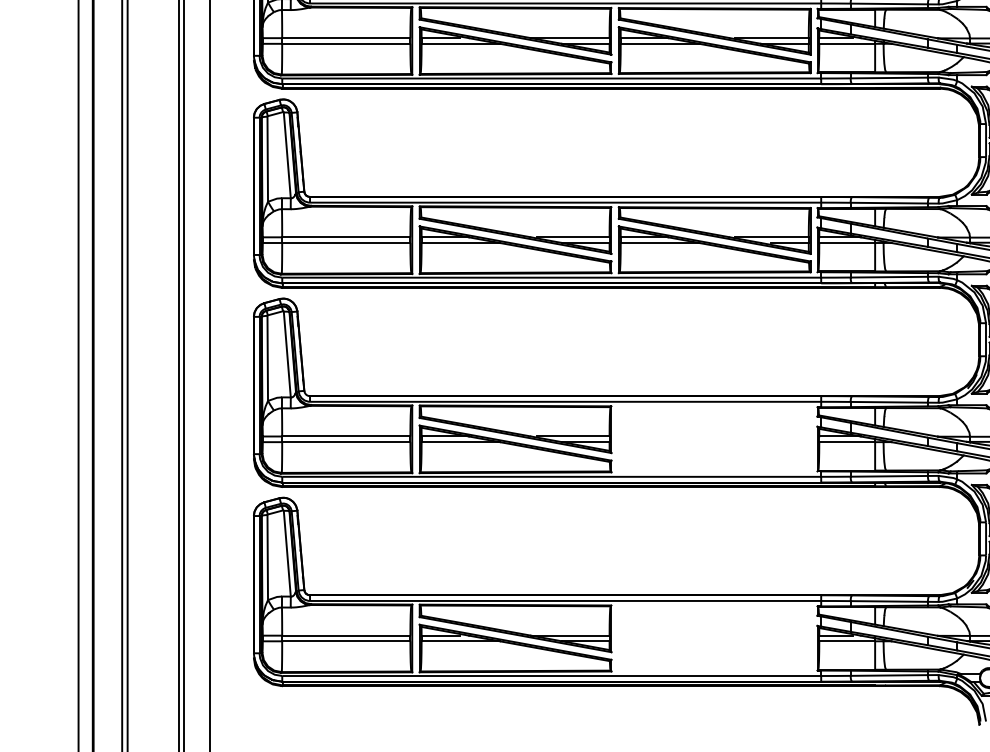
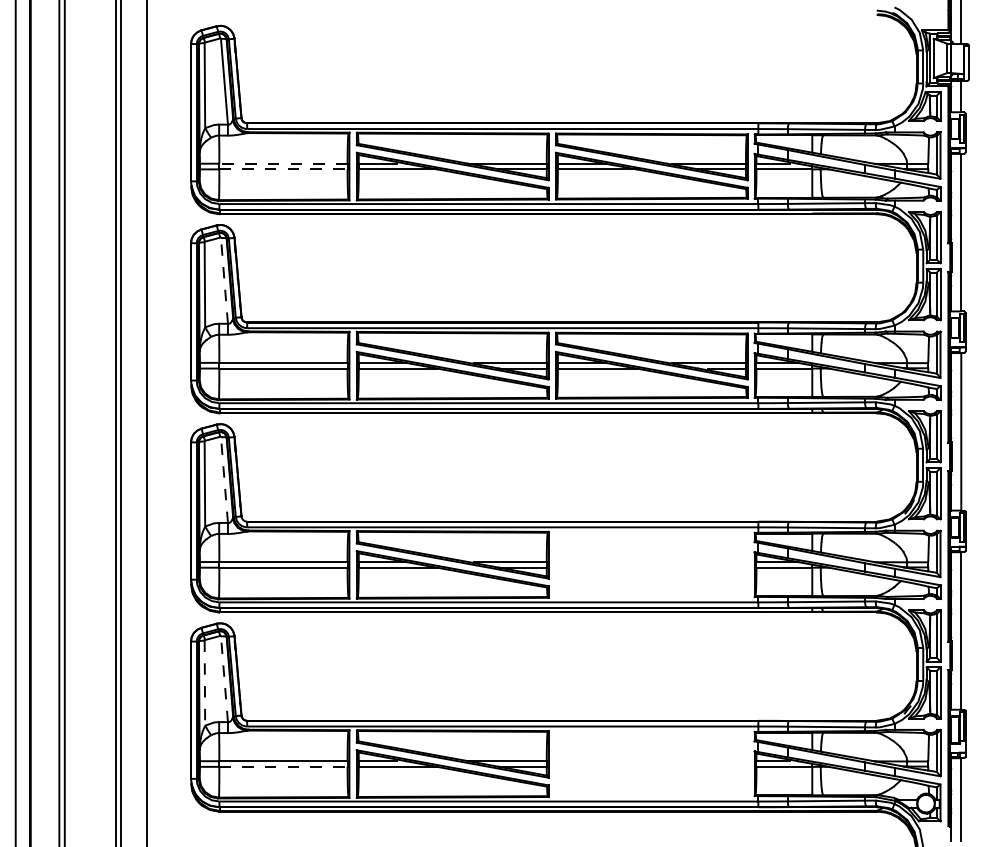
line: (345, 37) -> (282, 163), solid -> dashed
line: (346, 43) -> (283, 169), solid -> dashed
line: (287, 154) -> (224, 280), solid -> dashed
line: (287, 354) -> (224, 480), solid -> dashed
line: (287, 553) -> (224, 679), solid -> dashed
line: (267, 557) -> (204, 683), solid -> dashed
line: (346, 640) -> (283, 766), solid -> dashed

